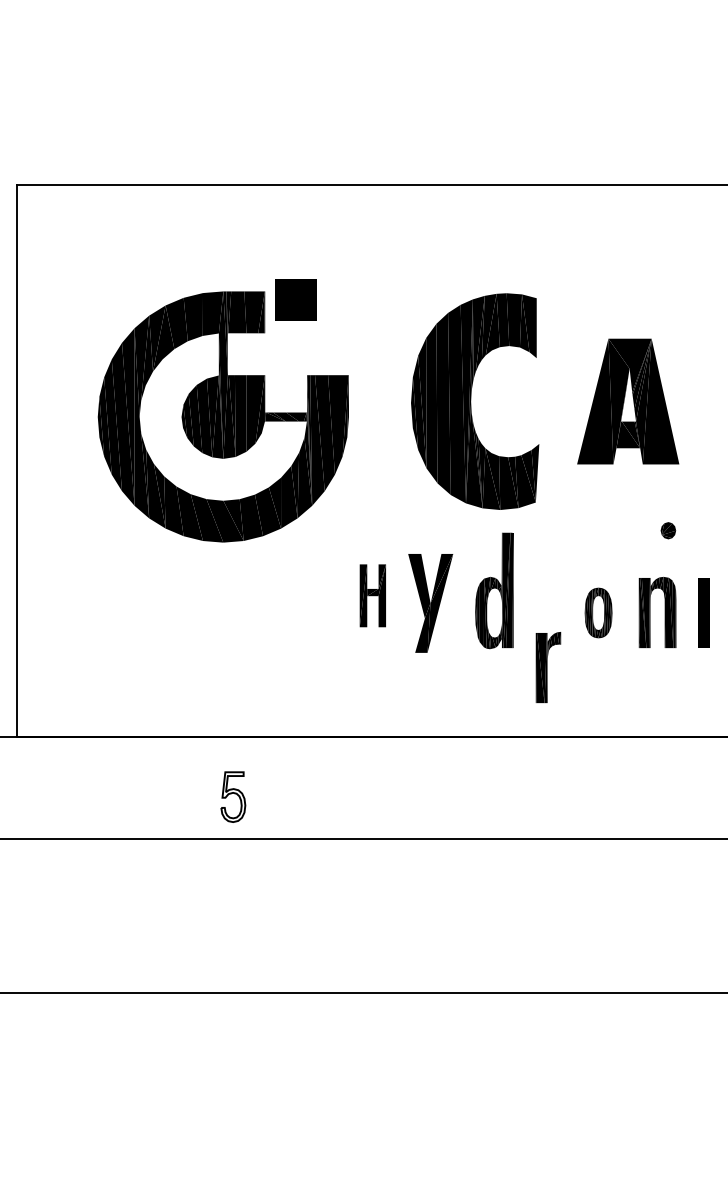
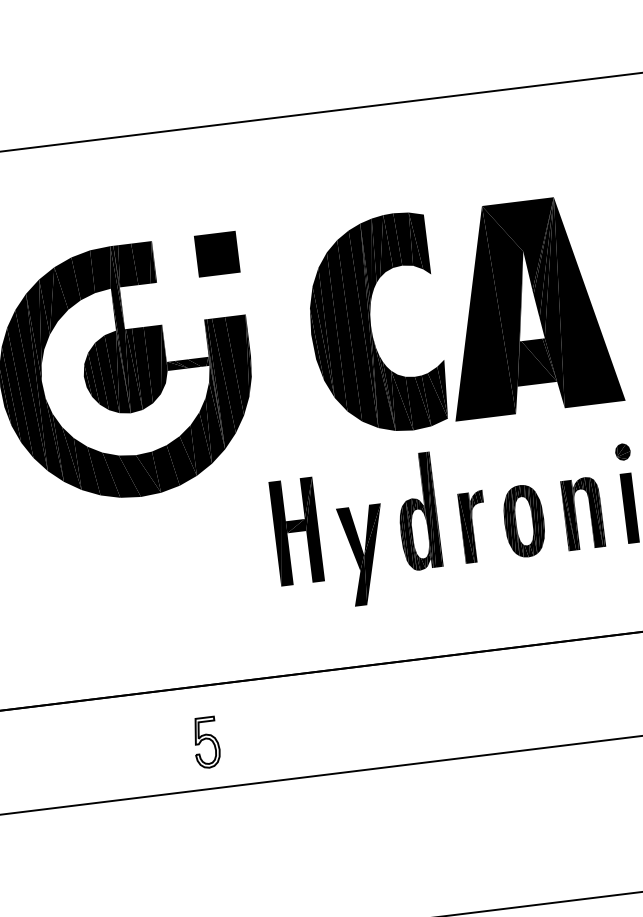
part: (295, 299) -> (216, 253), moved
part: (628, 401) -> (528, 306), size x1.67
part: (668, 530) -> (623, 451), moved
part: (372, 595) -> (296, 531), size x1.67
part: (430, 603) -> (364, 555), moved
part: (598, 612) -> (524, 520), size x1.43
part: (548, 667) -> (474, 526), moved
part: (233, 796) -> (206, 742), moved

